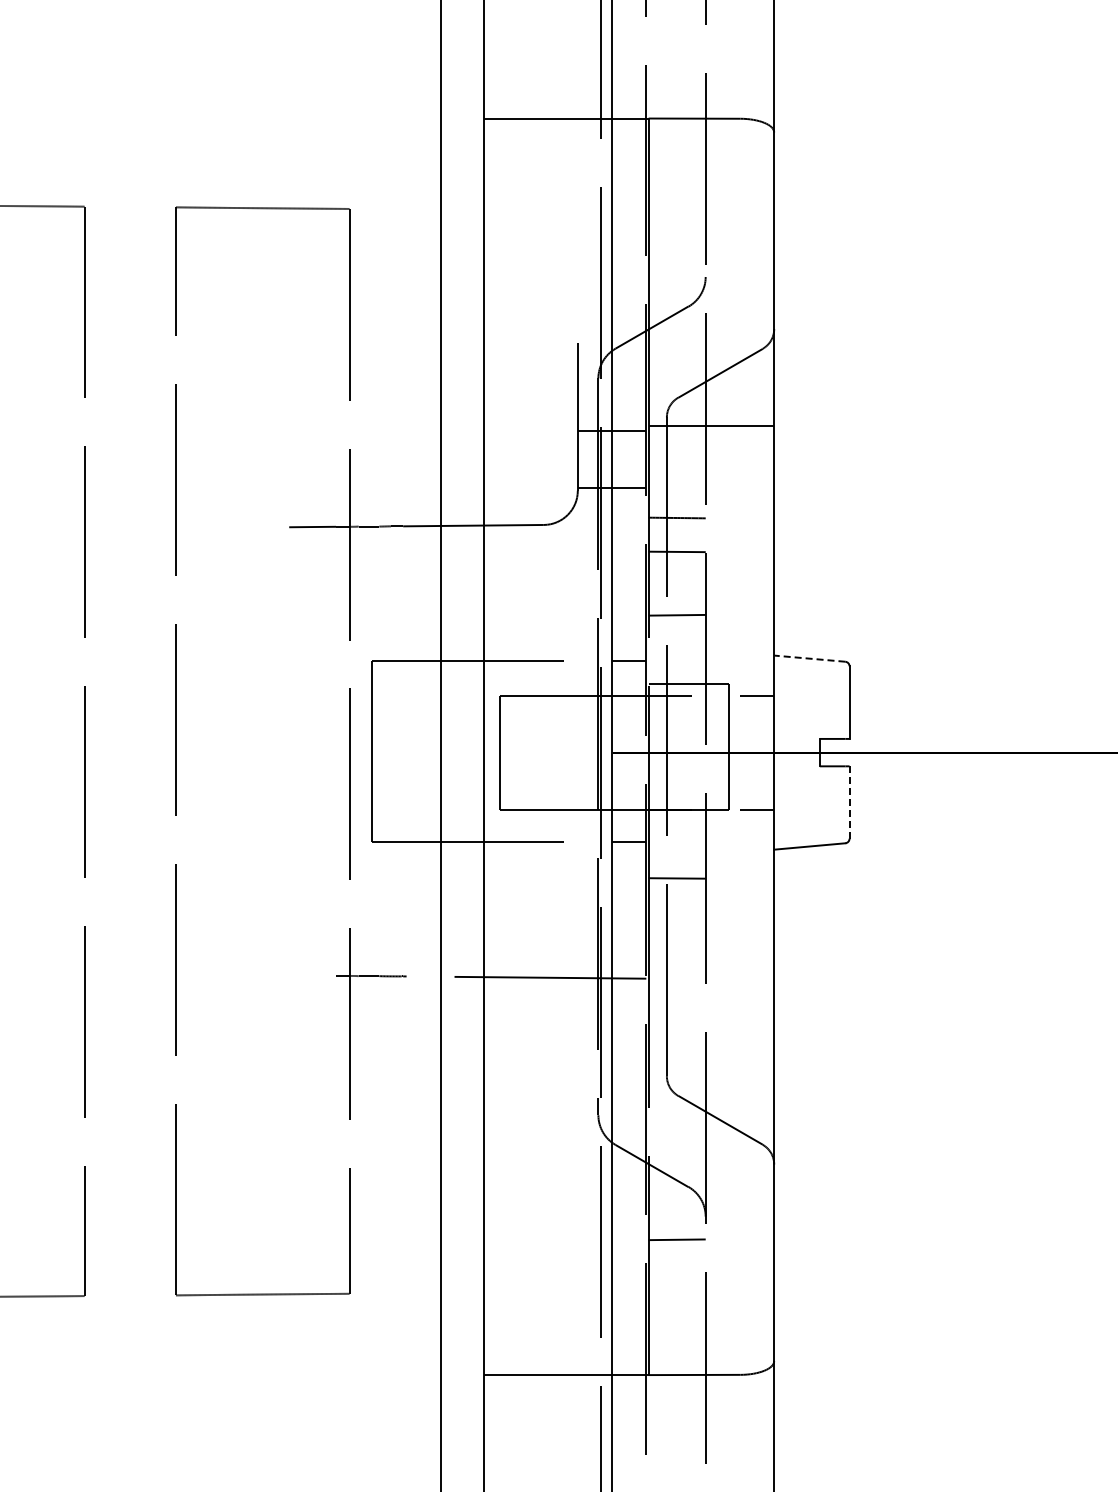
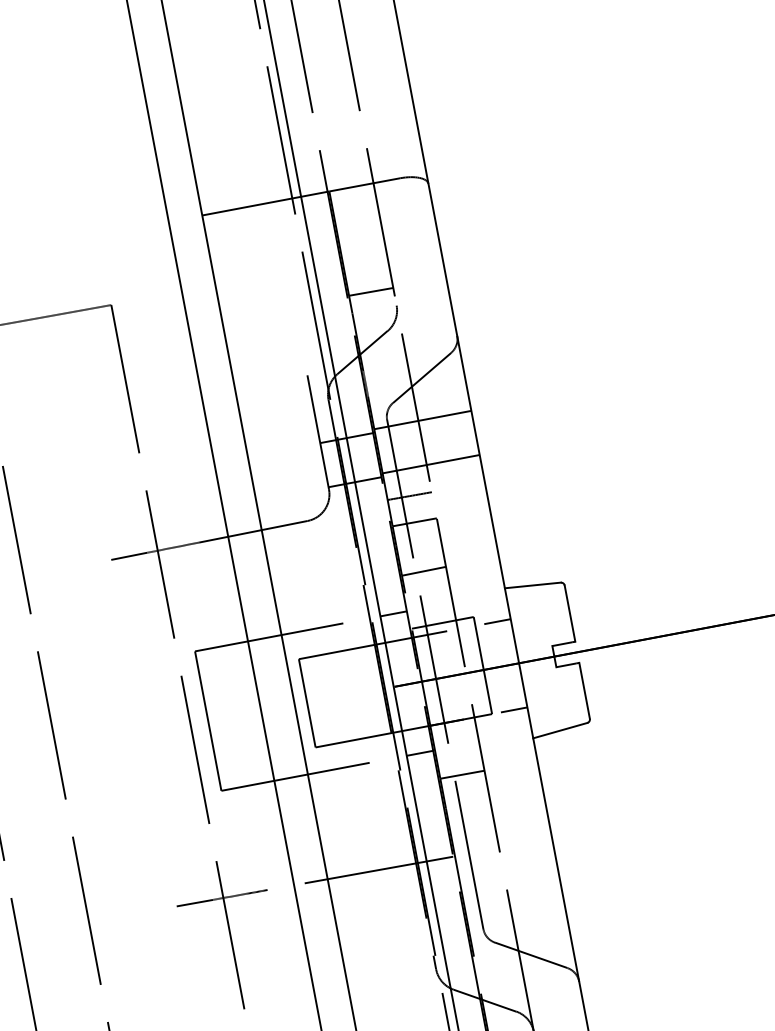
line: (676, 253) -> (370, 291), added
line: (711, 483) -> (431, 464), added
line: (809, 658) -> (532, 585), dashed -> solid
line: (849, 802) -> (584, 690), dashed -> solid
line: (312, 975) -> (194, 903), added

